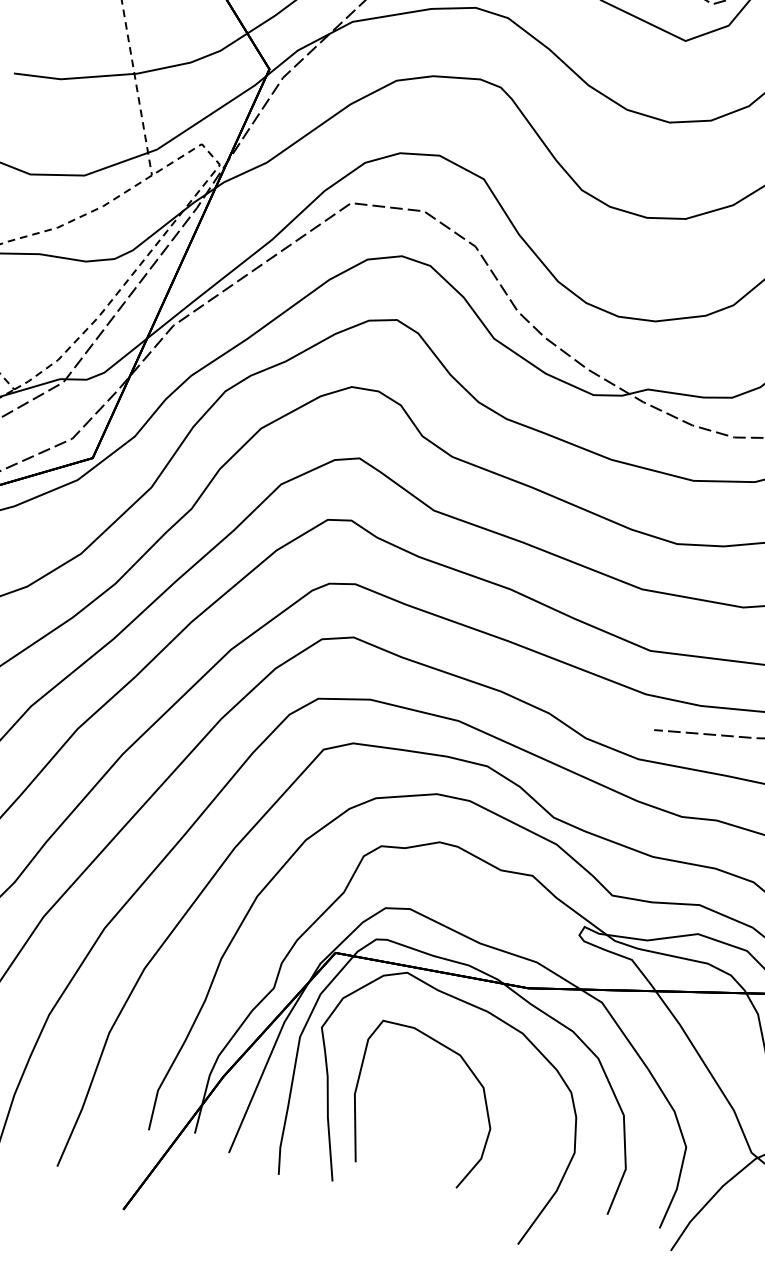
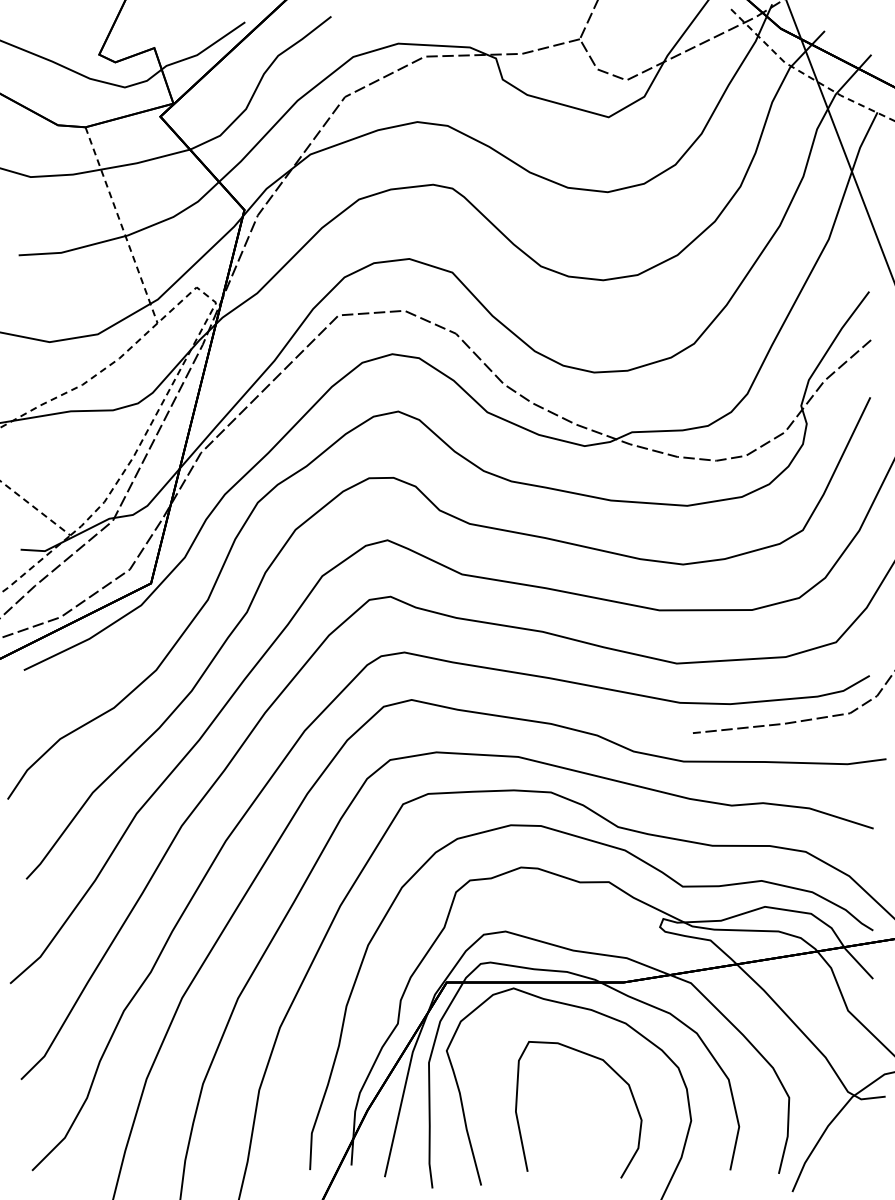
curve: (470, 1071) -> (614, 1072), moved

